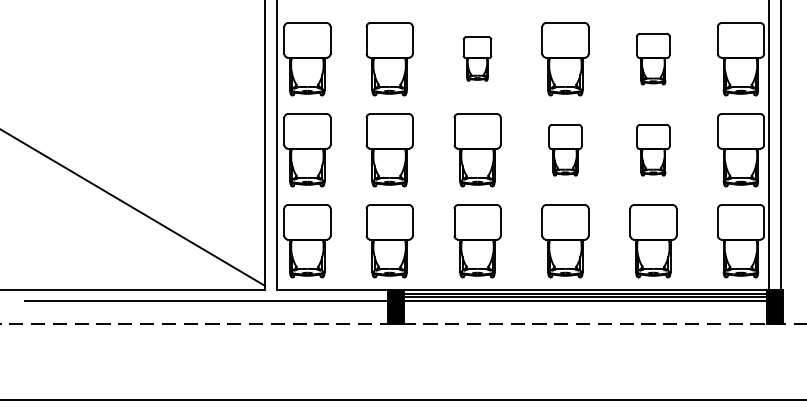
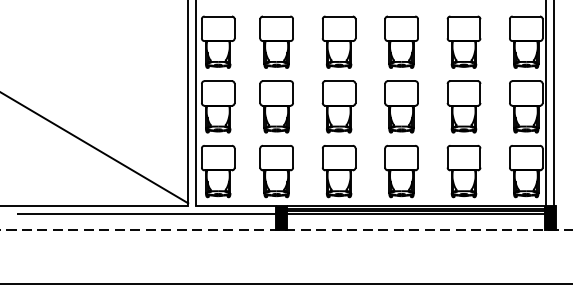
part: (476, 58) -> (338, 41), size x1.67
part: (652, 58) -> (463, 41), size x1.43
part: (565, 149) -> (401, 106), size x1.43
part: (652, 149) -> (463, 106), size x1.43

